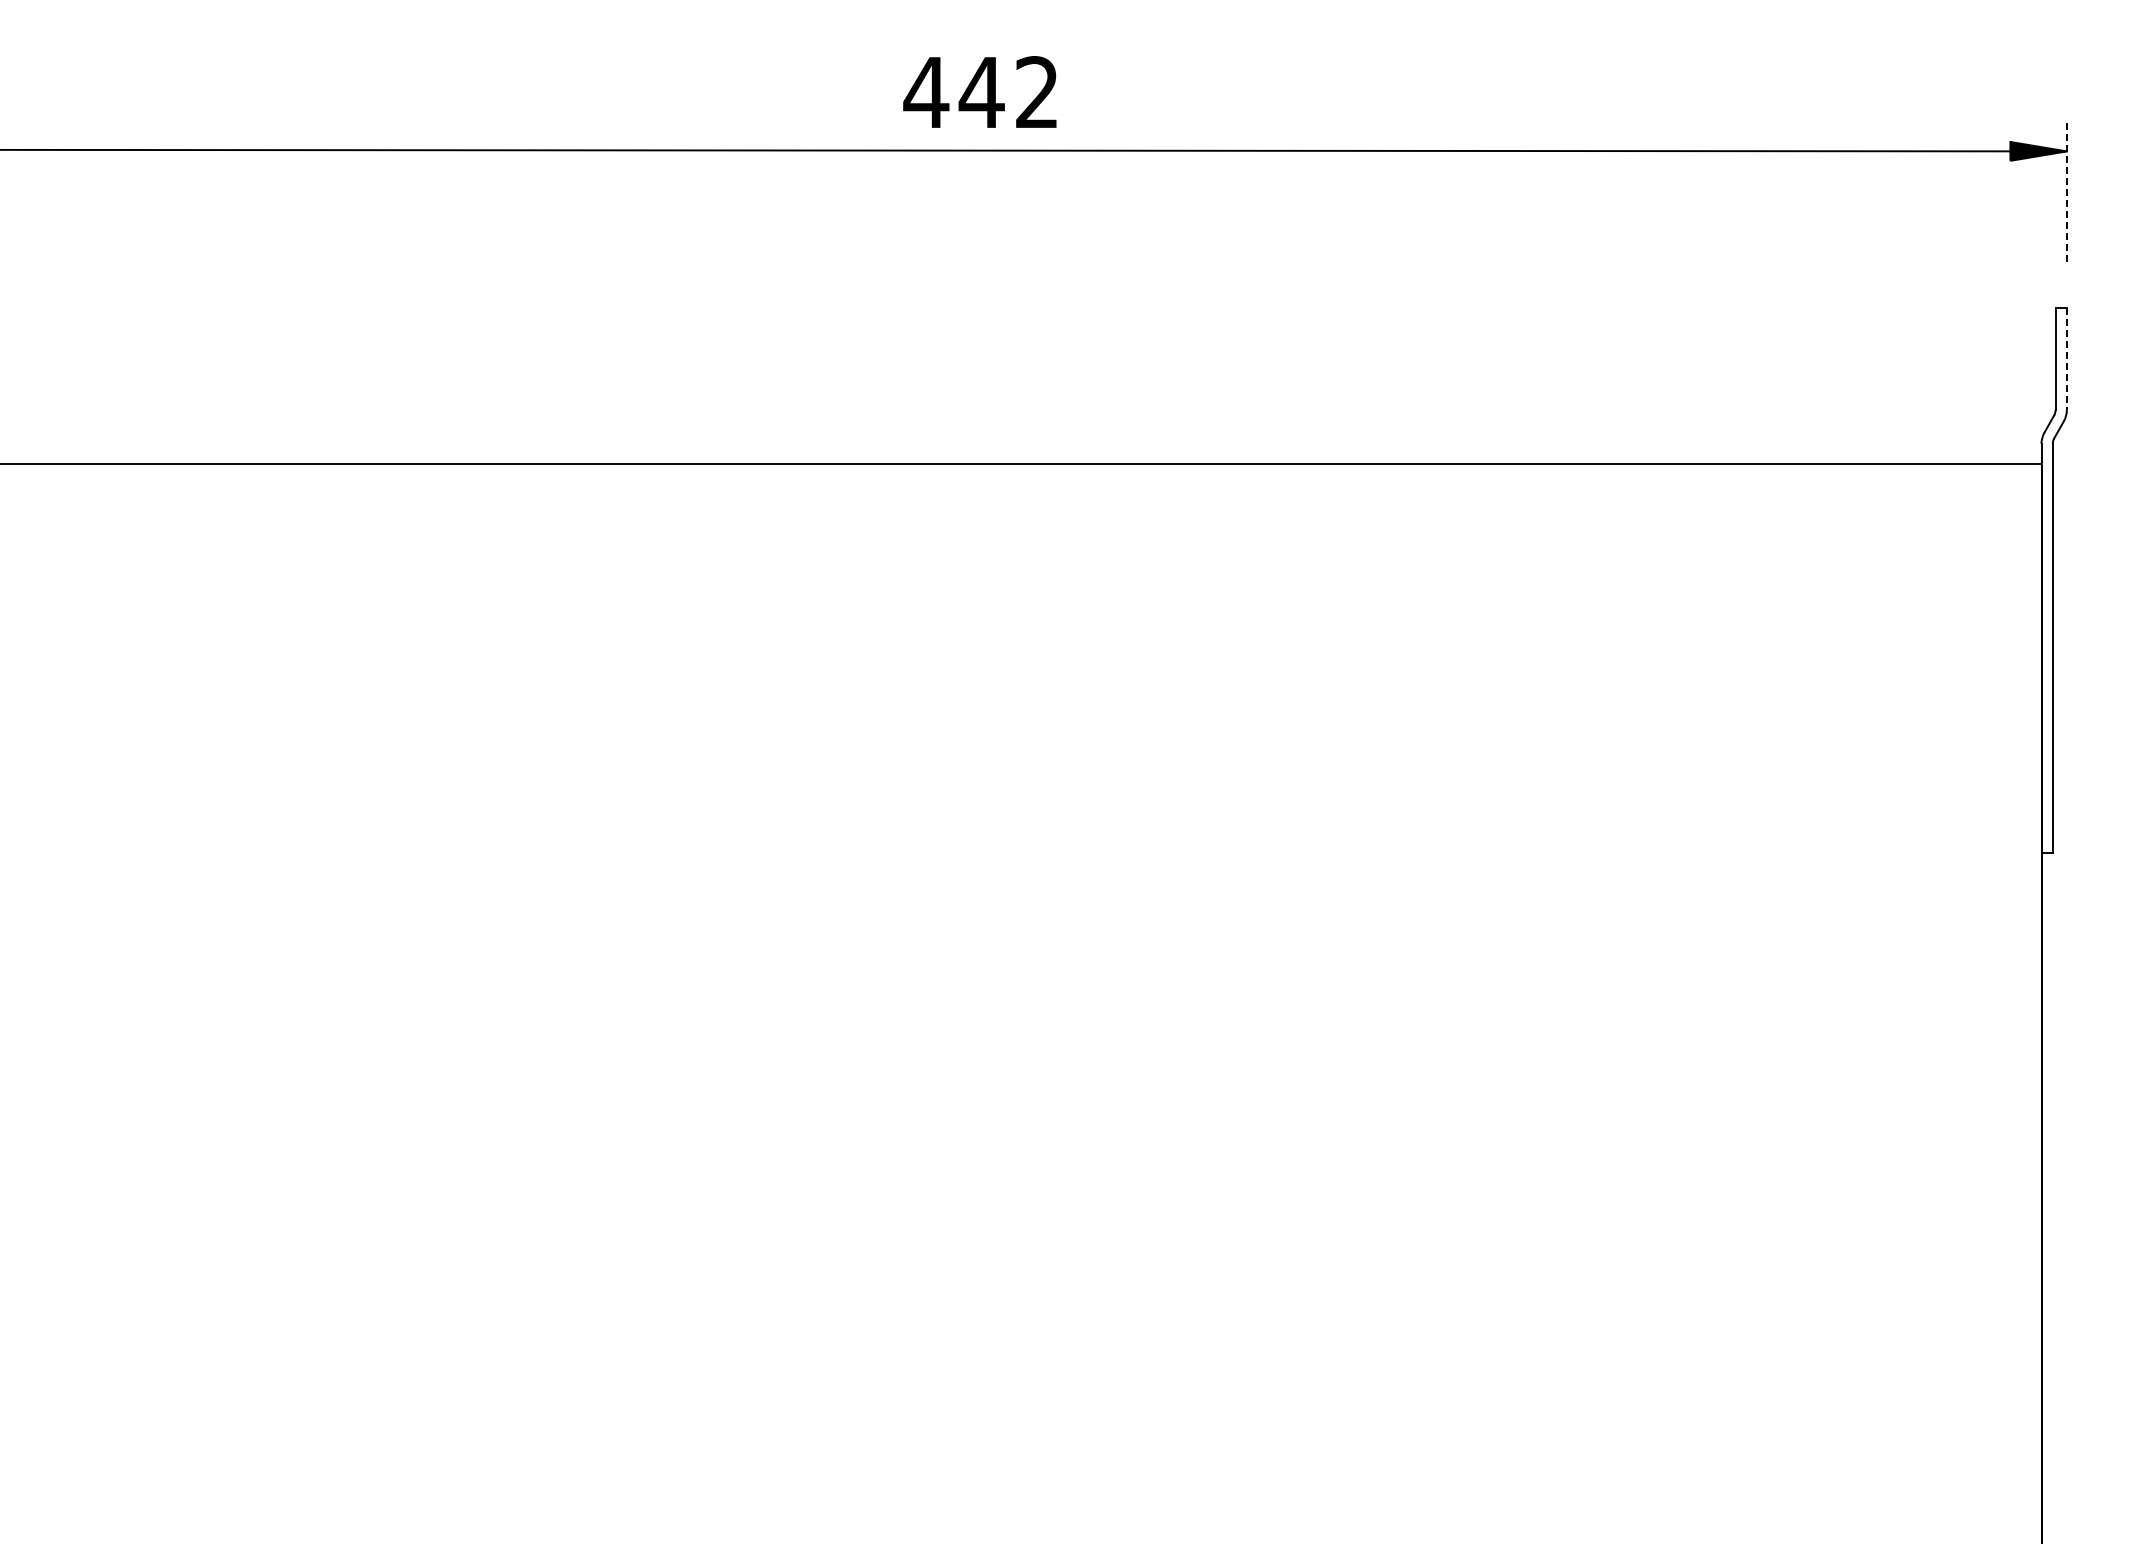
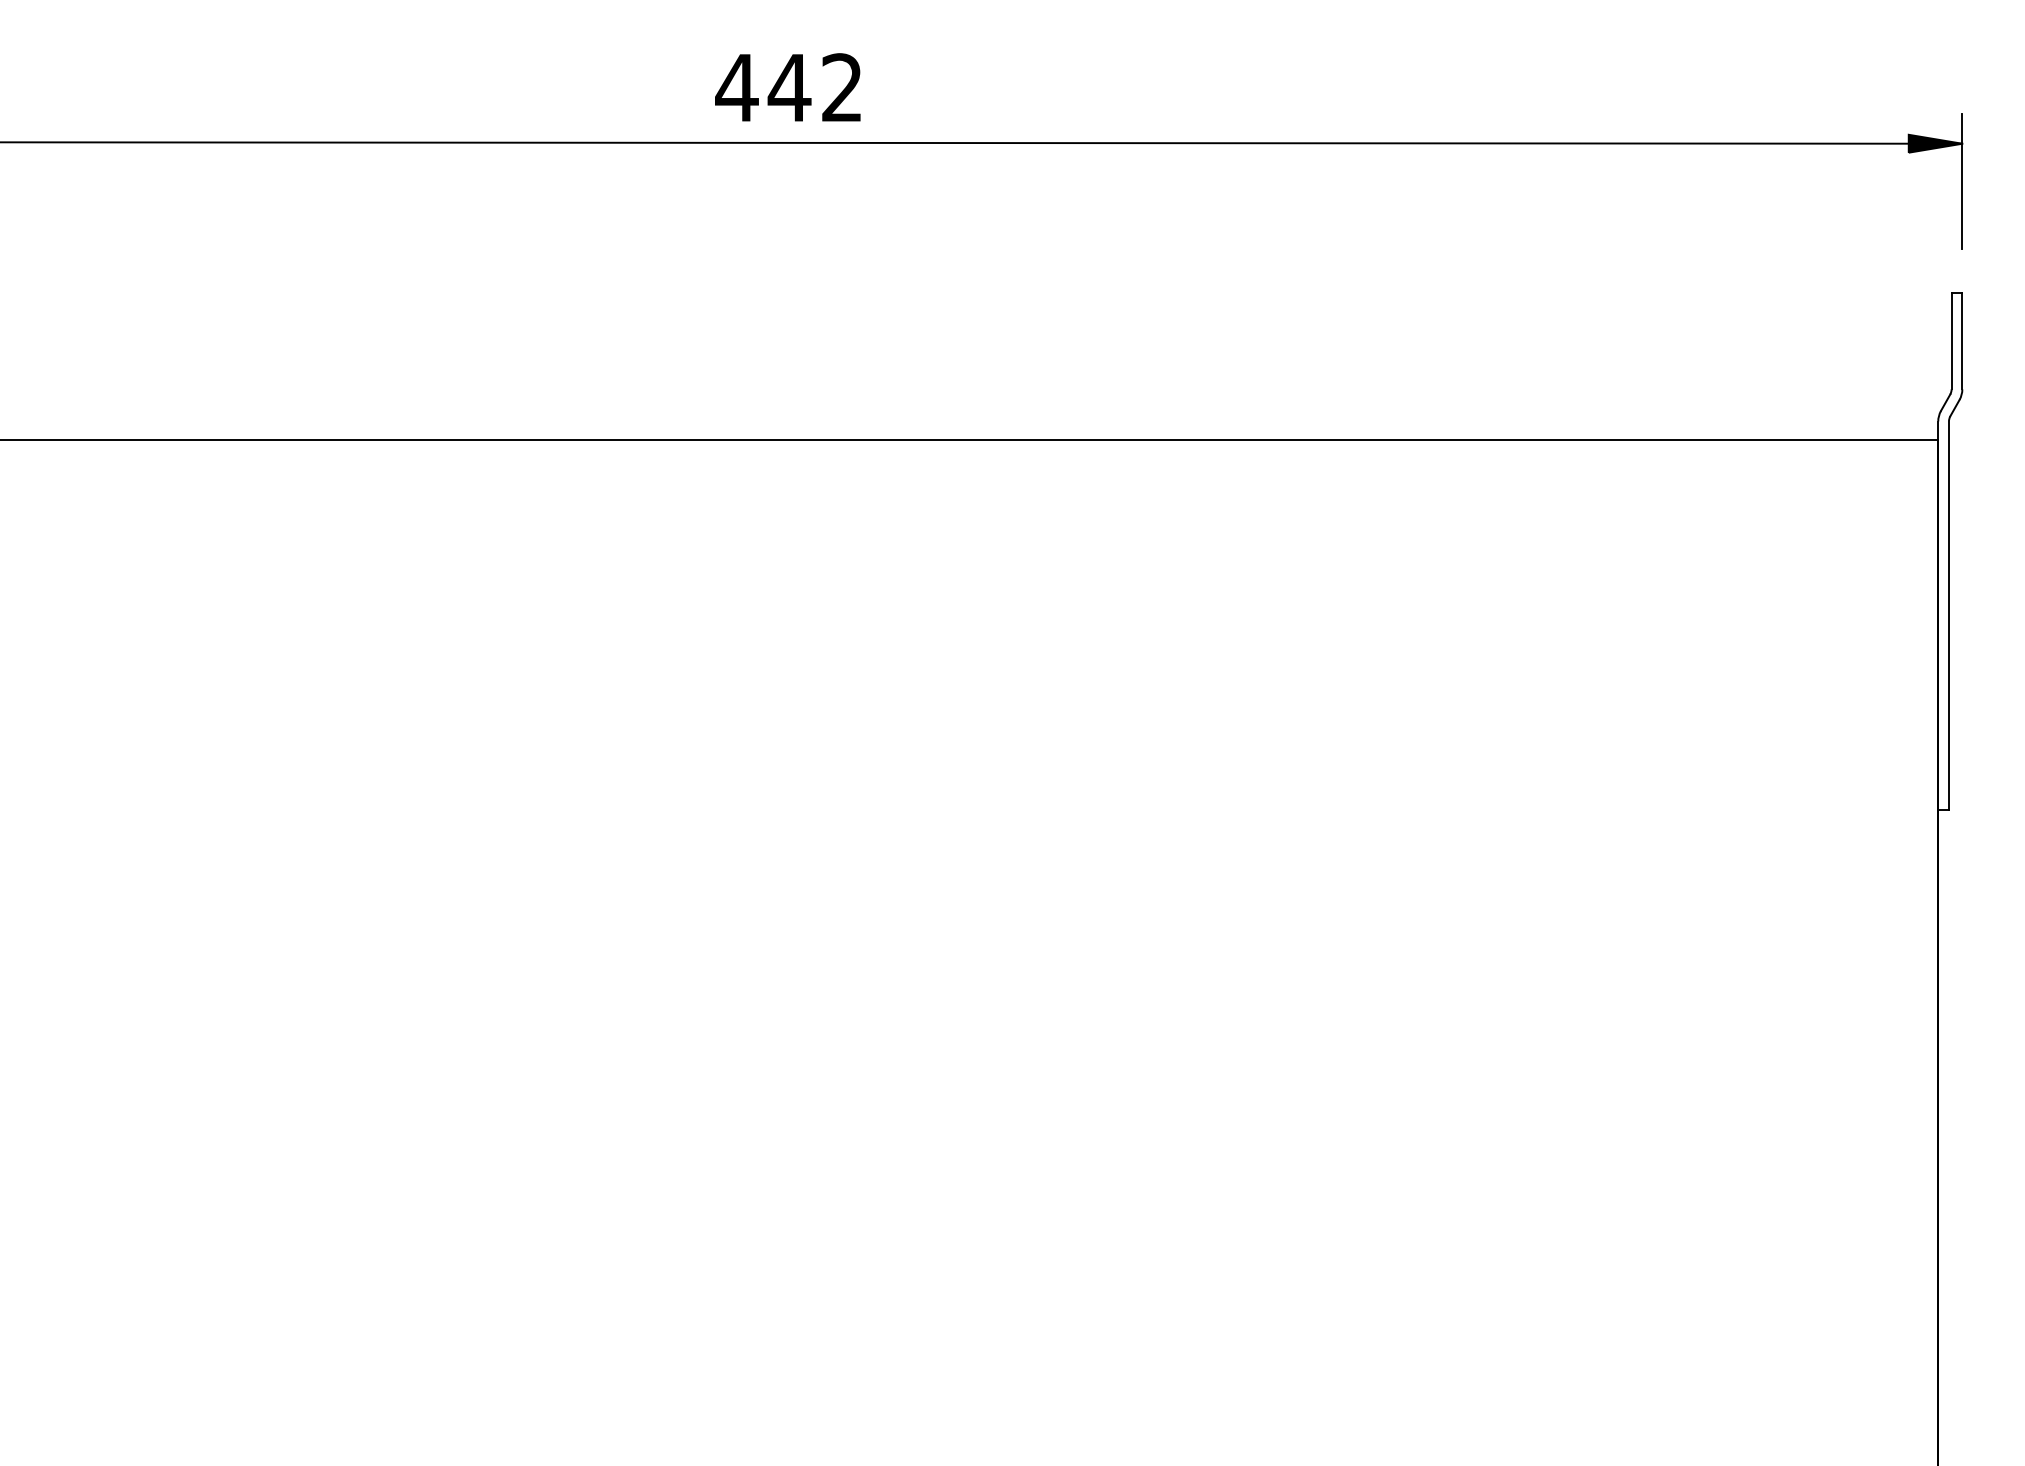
text: (979, 91) -> (787, 86), moved
line: (2066, 190) -> (1962, 180), dashed -> solid
line: (2066, 359) -> (1962, 341), dashed -> solid

